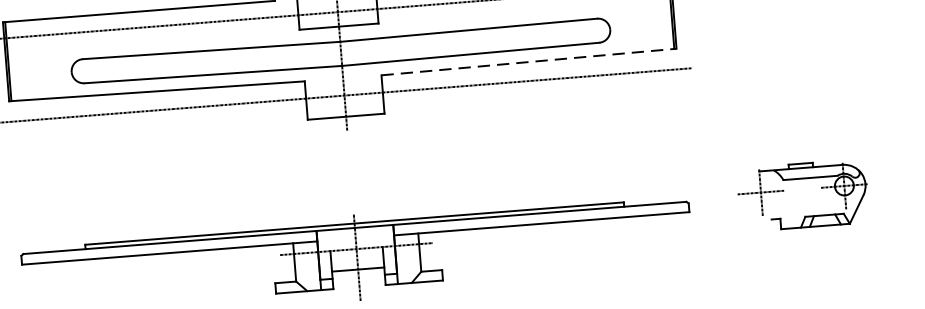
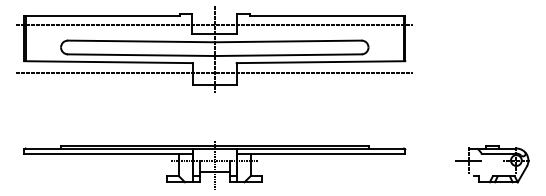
line: (529, 62) -> (321, 62), dashed -> solid
part: (801, 178) -> (492, 154), moved

